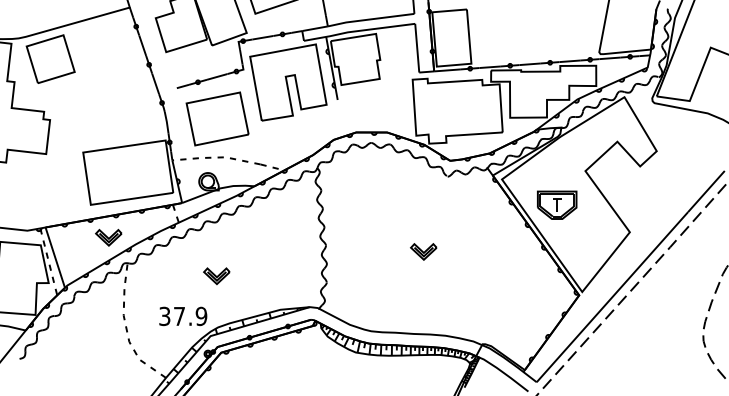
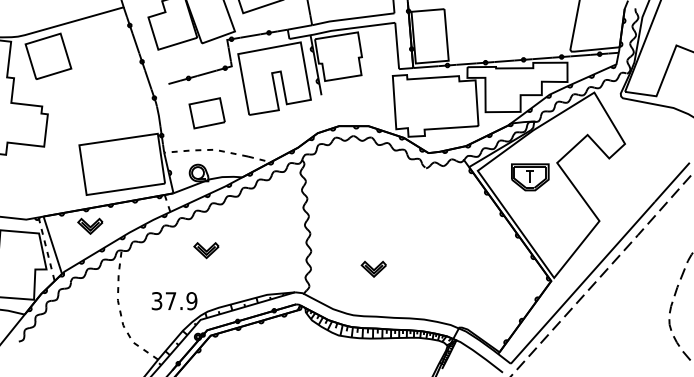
part: (217, 118) -> (207, 112), size x0.6
part: (557, 204) -> (530, 176), moved
part: (108, 237) -> (90, 226), moved
part: (423, 251) -> (373, 268), moved
part: (216, 276) -> (206, 250), moved

